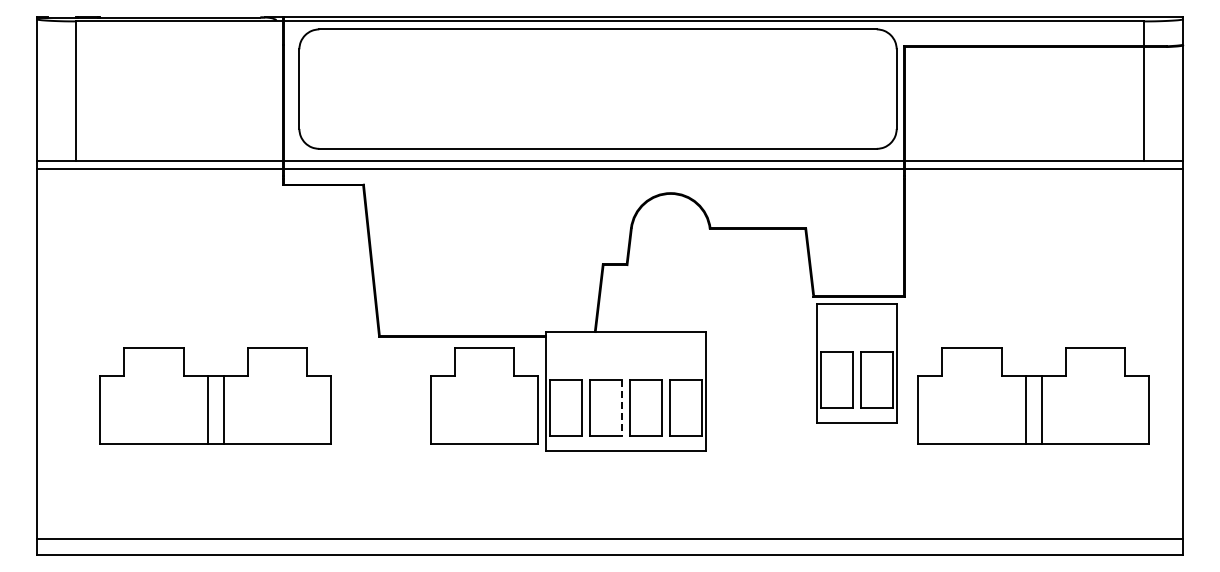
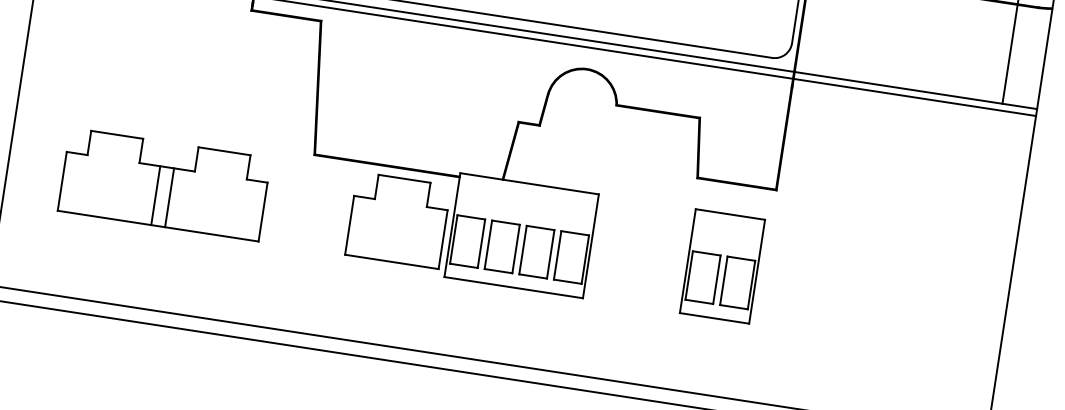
part: (856, 363) -> (722, 266), moved
part: (1033, 395) -> (875, 293), removed
line: (621, 407) -> (515, 248), dashed -> solid

